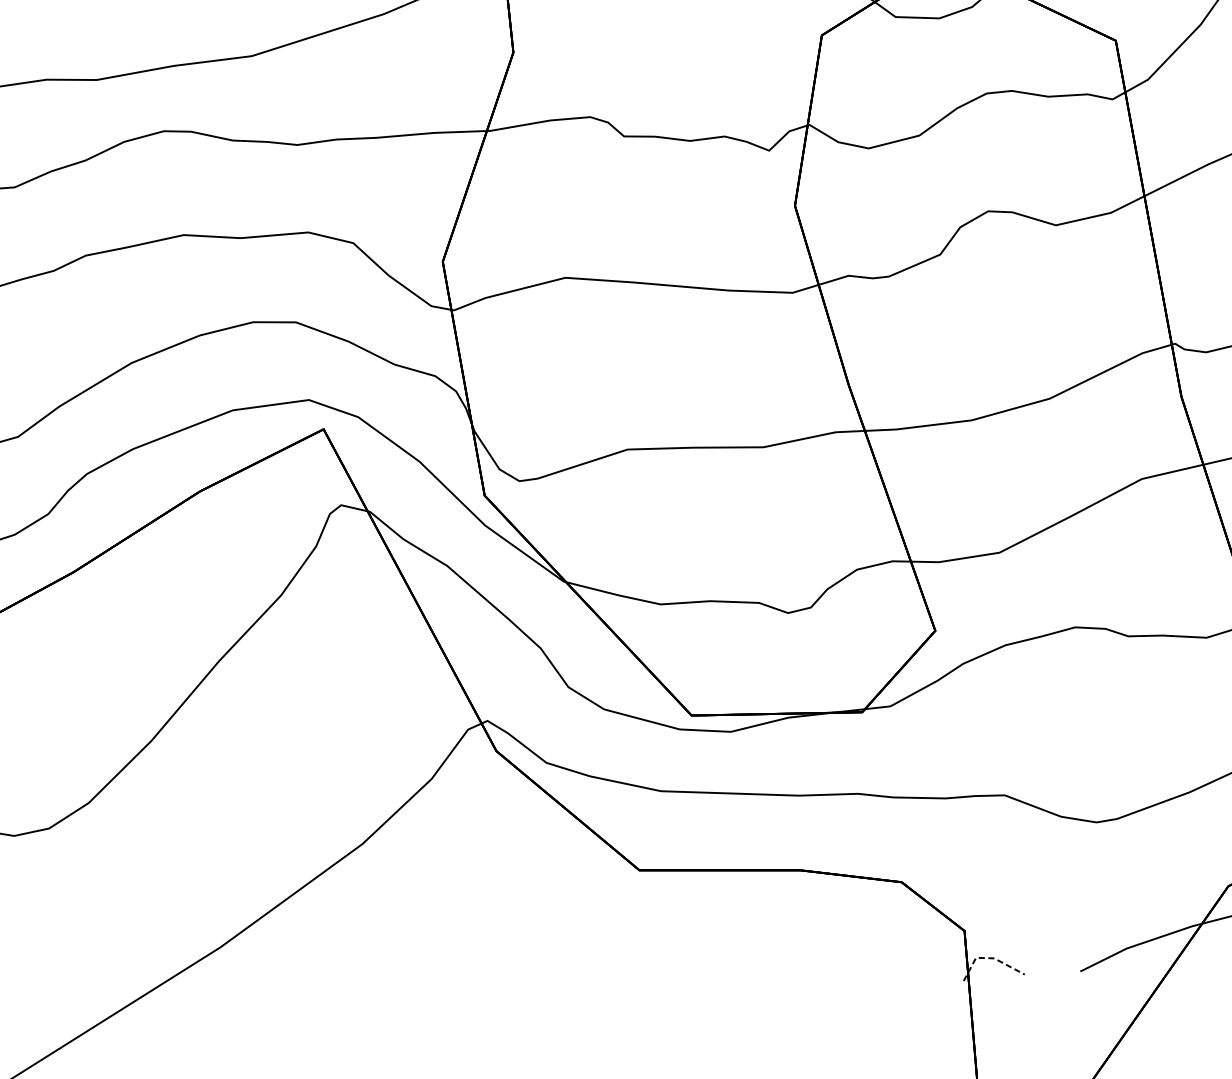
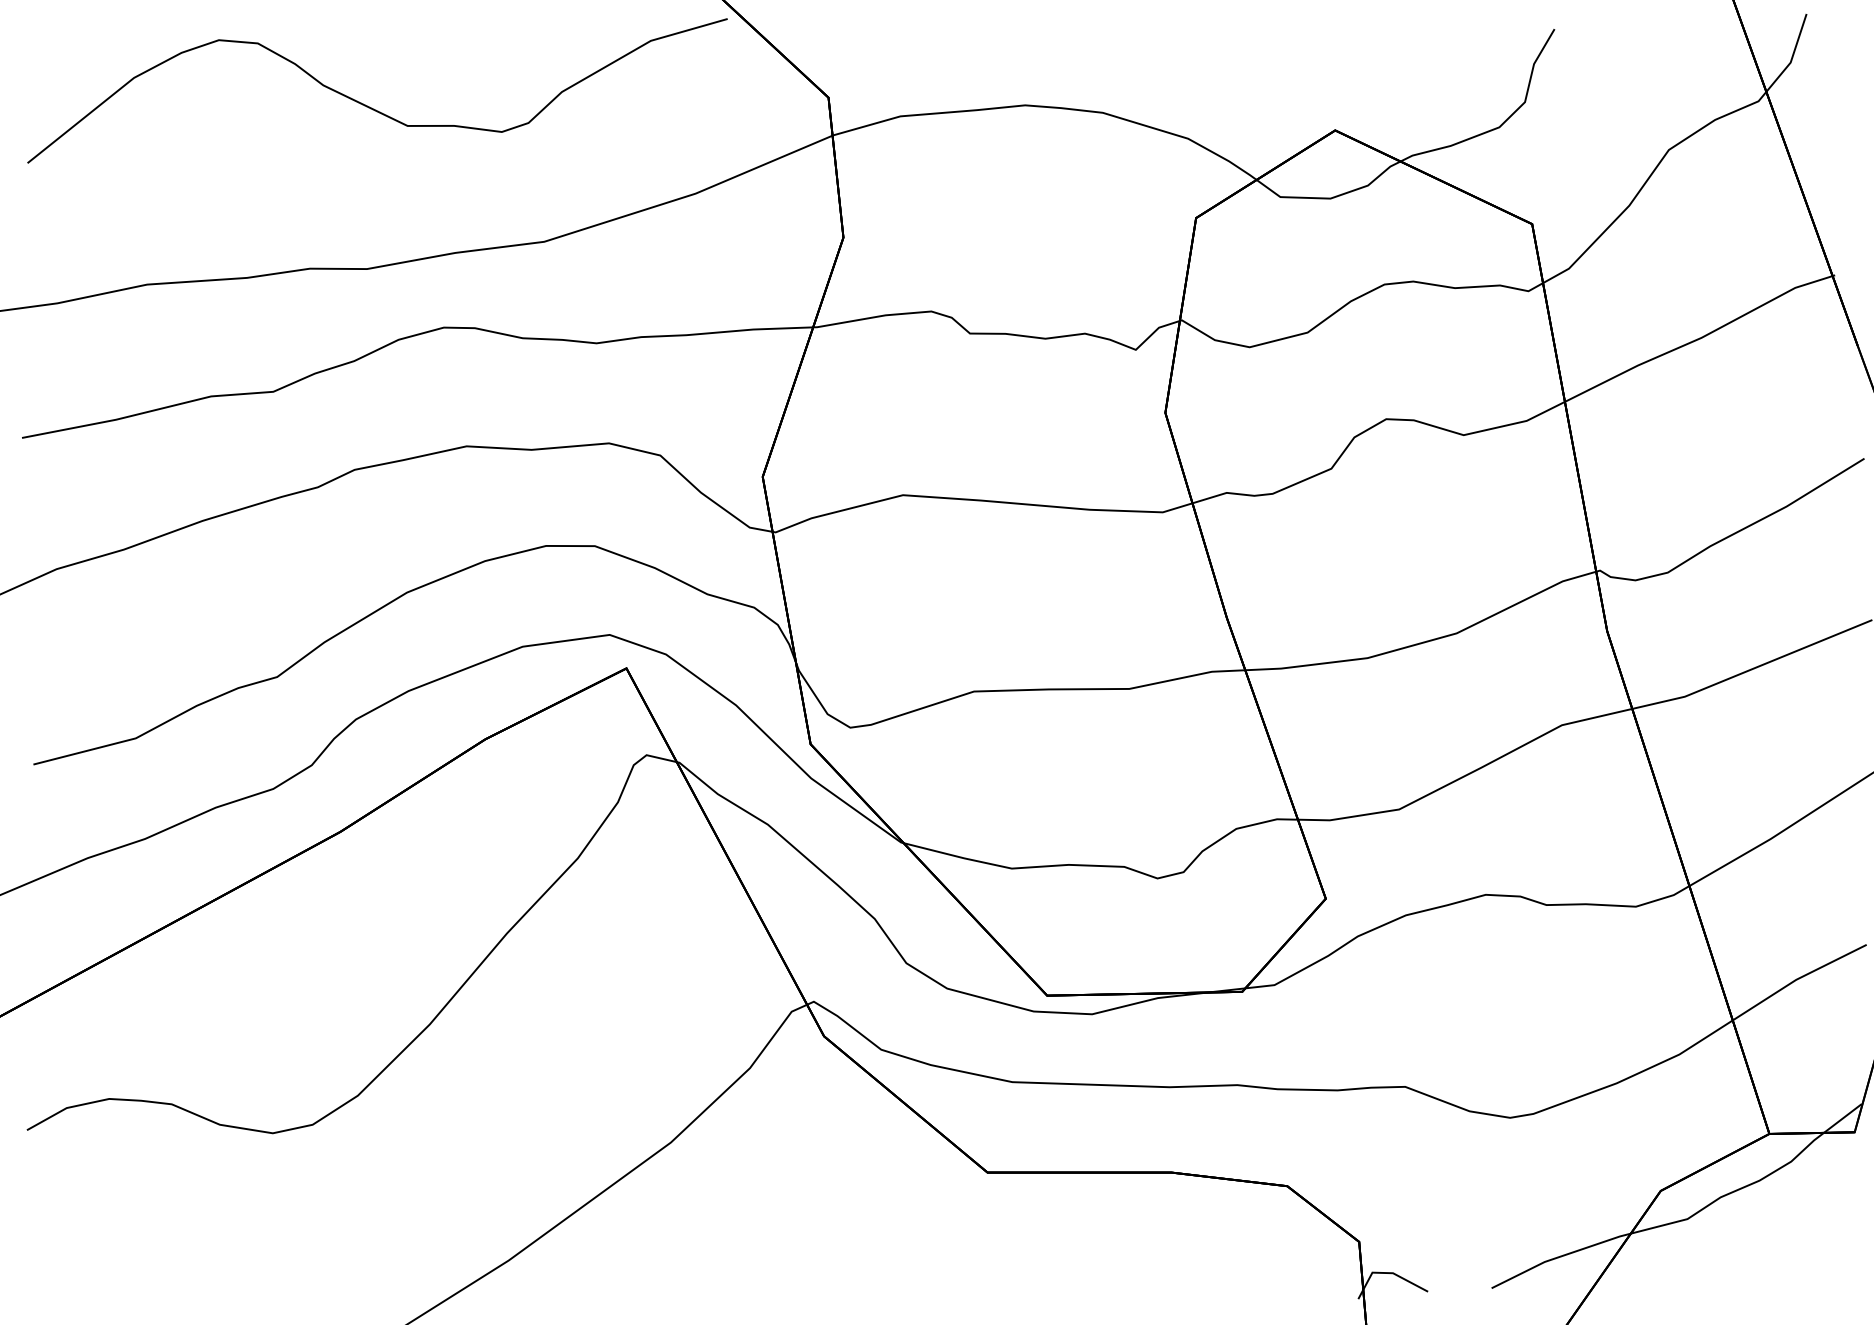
line: (989, 958) -> (1387, 1273), dashed -> solid

